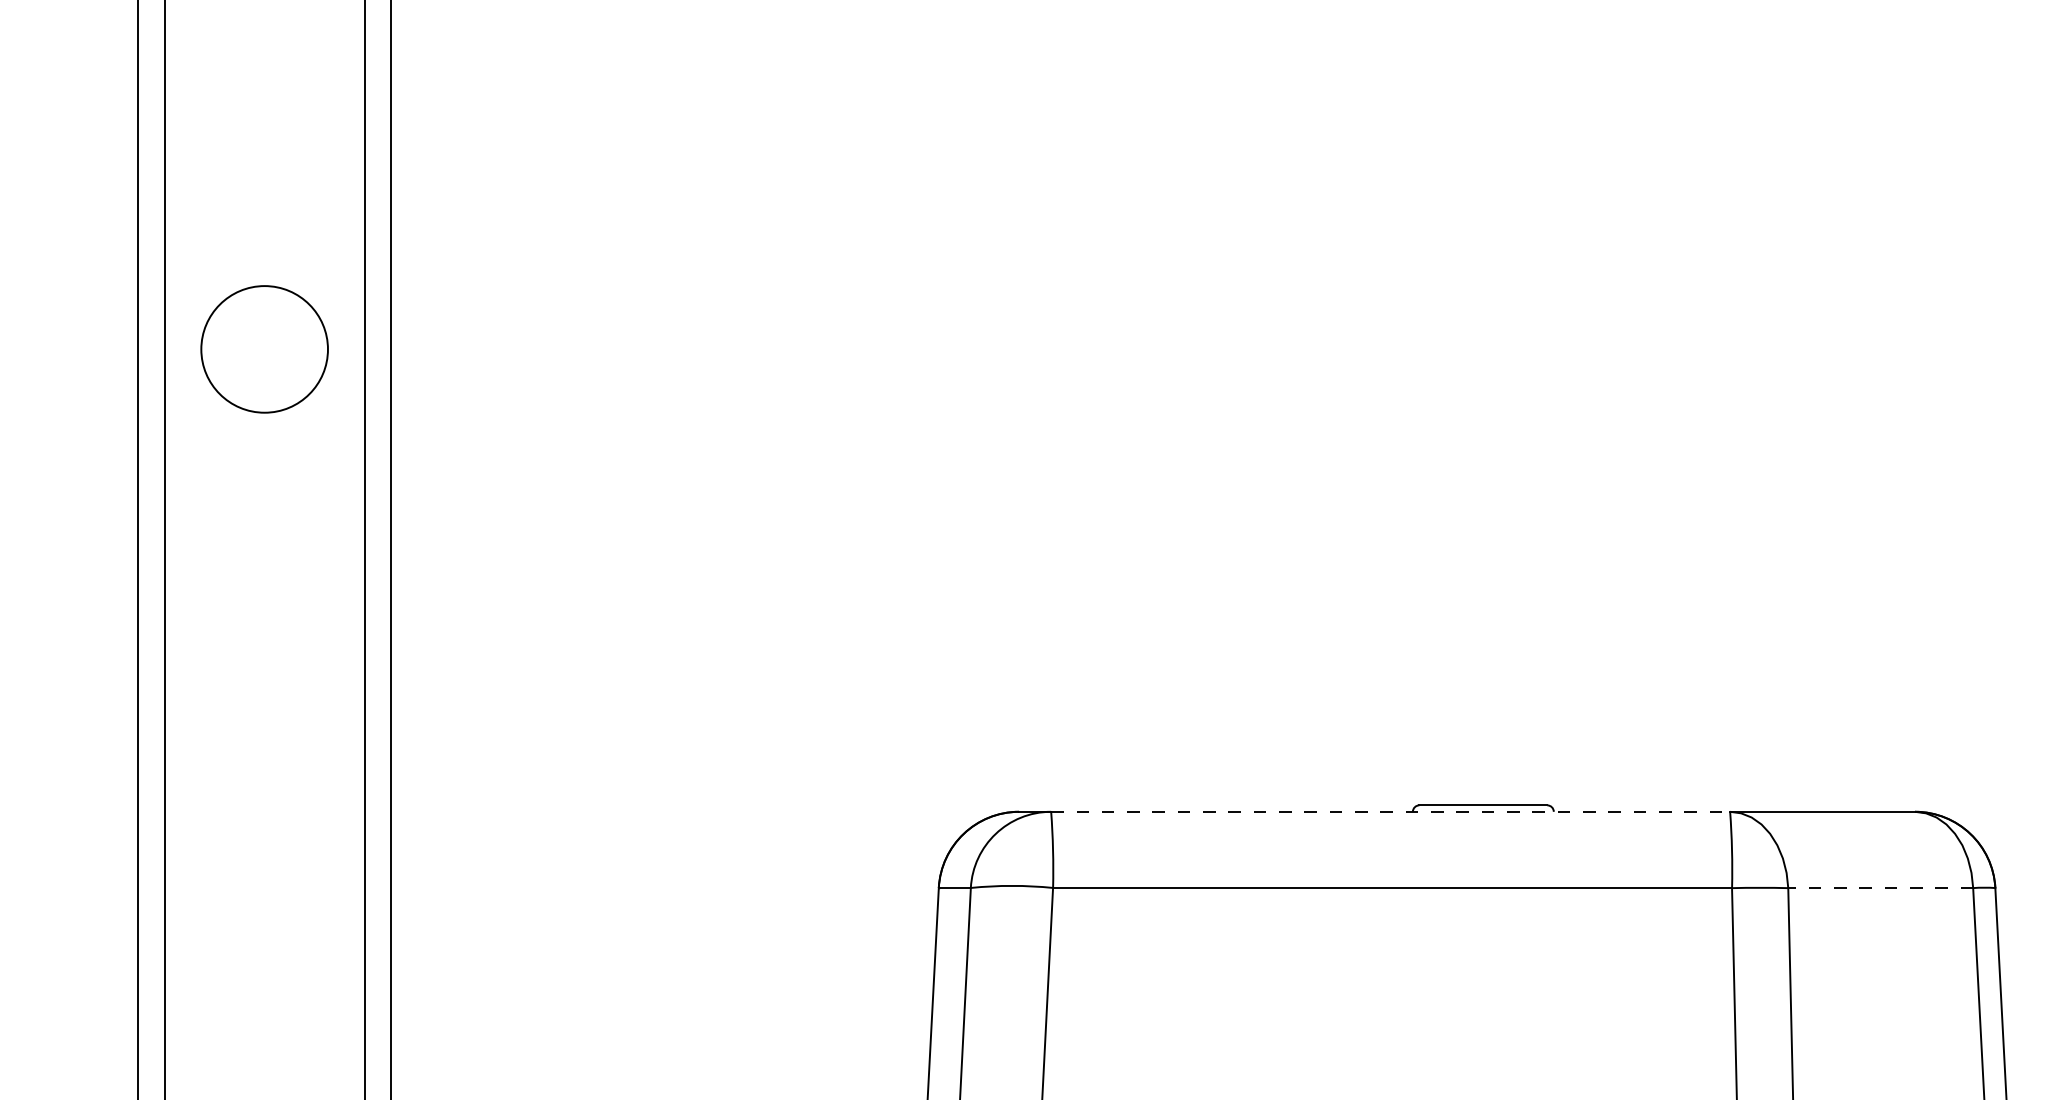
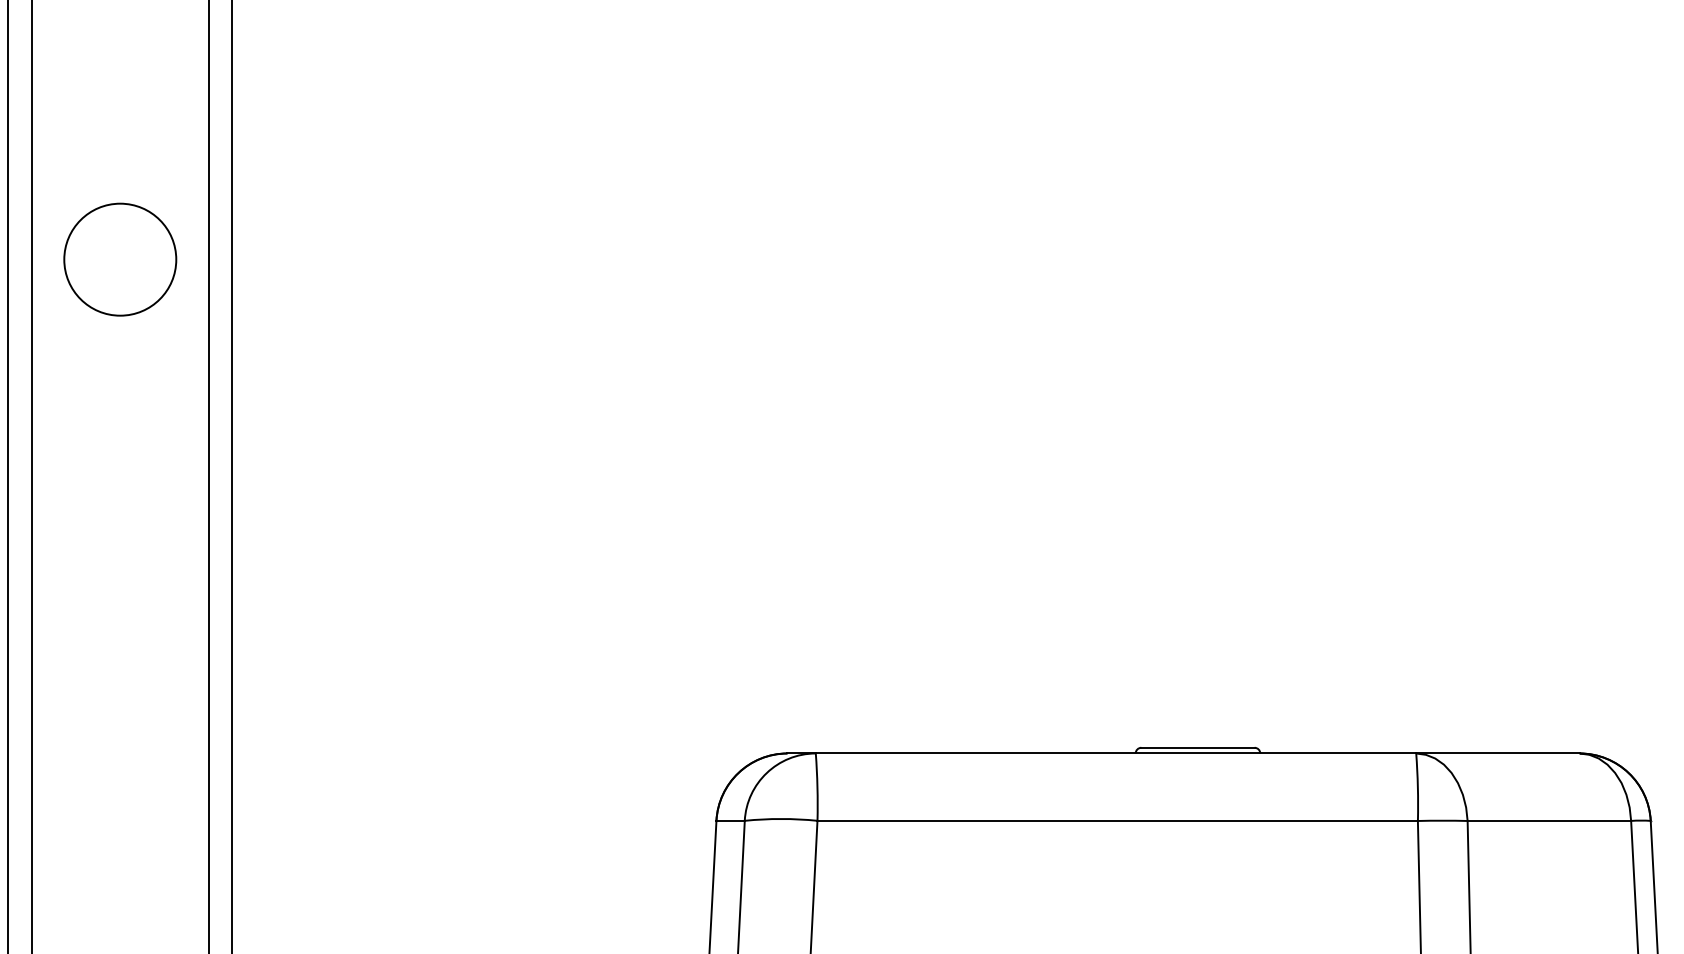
circle: (264, 349) -> (120, 259), moved
line: (1391, 811) -> (1116, 753), dashed -> solid
line: (1880, 888) -> (1549, 821), dashed -> solid

